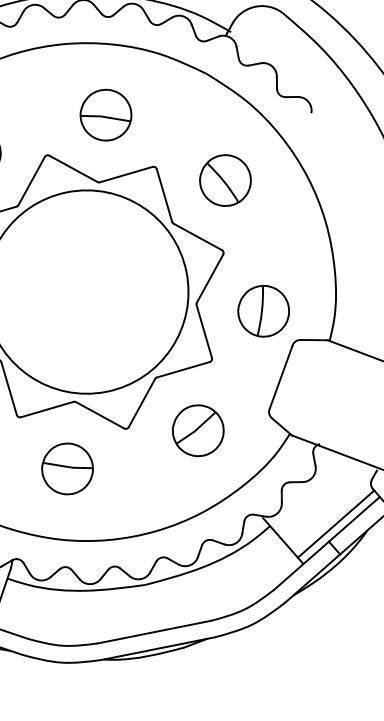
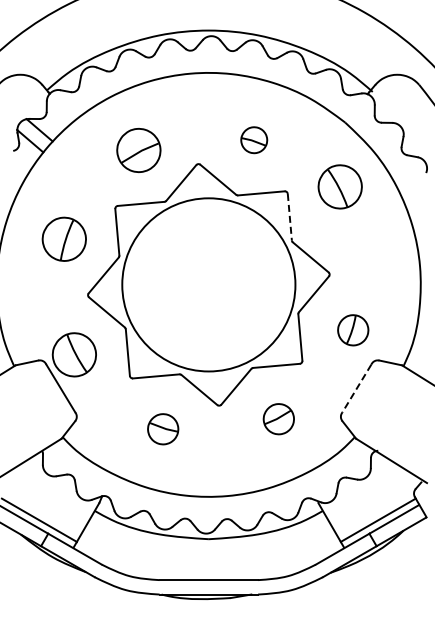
part: (104, 114) -> (253, 139), size x0.6
part: (224, 180) -> (339, 186), moved
line: (164, 195) -> (289, 217), solid -> dashed
part: (262, 310) -> (352, 329), size x0.7
line: (280, 377) -> (356, 388), solid -> dashed
part: (197, 429) -> (278, 418), size x0.7
part: (66, 468) -> (162, 428), size x0.7

